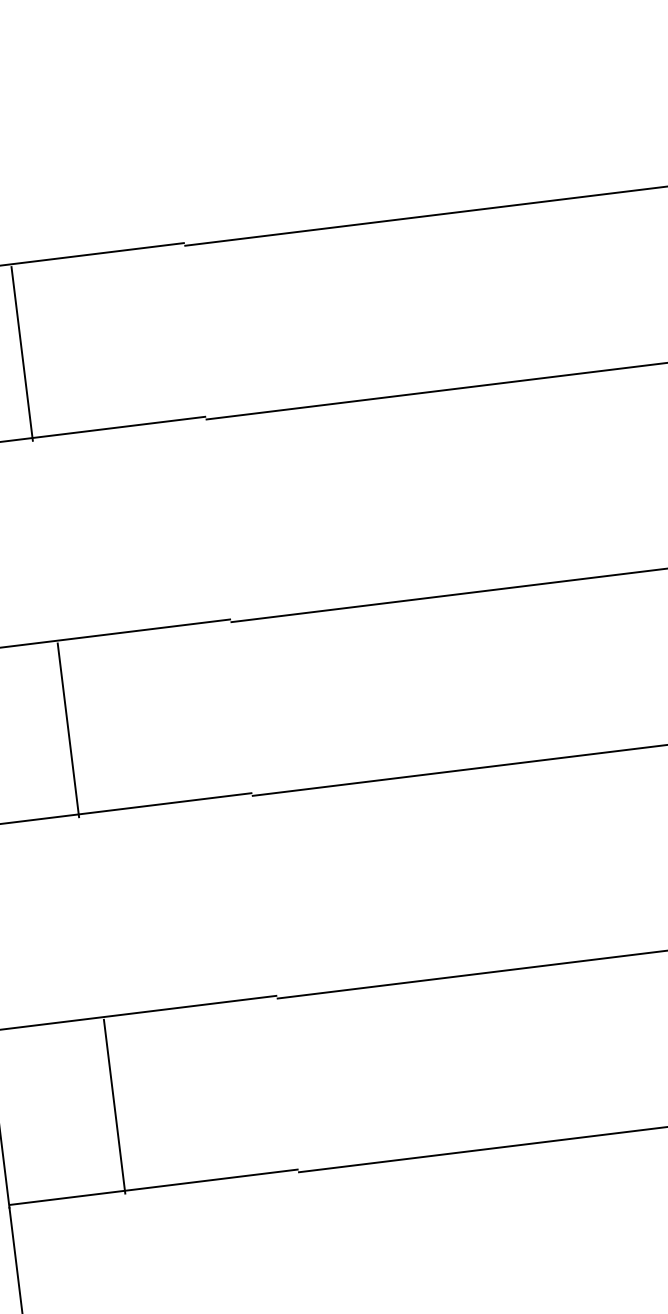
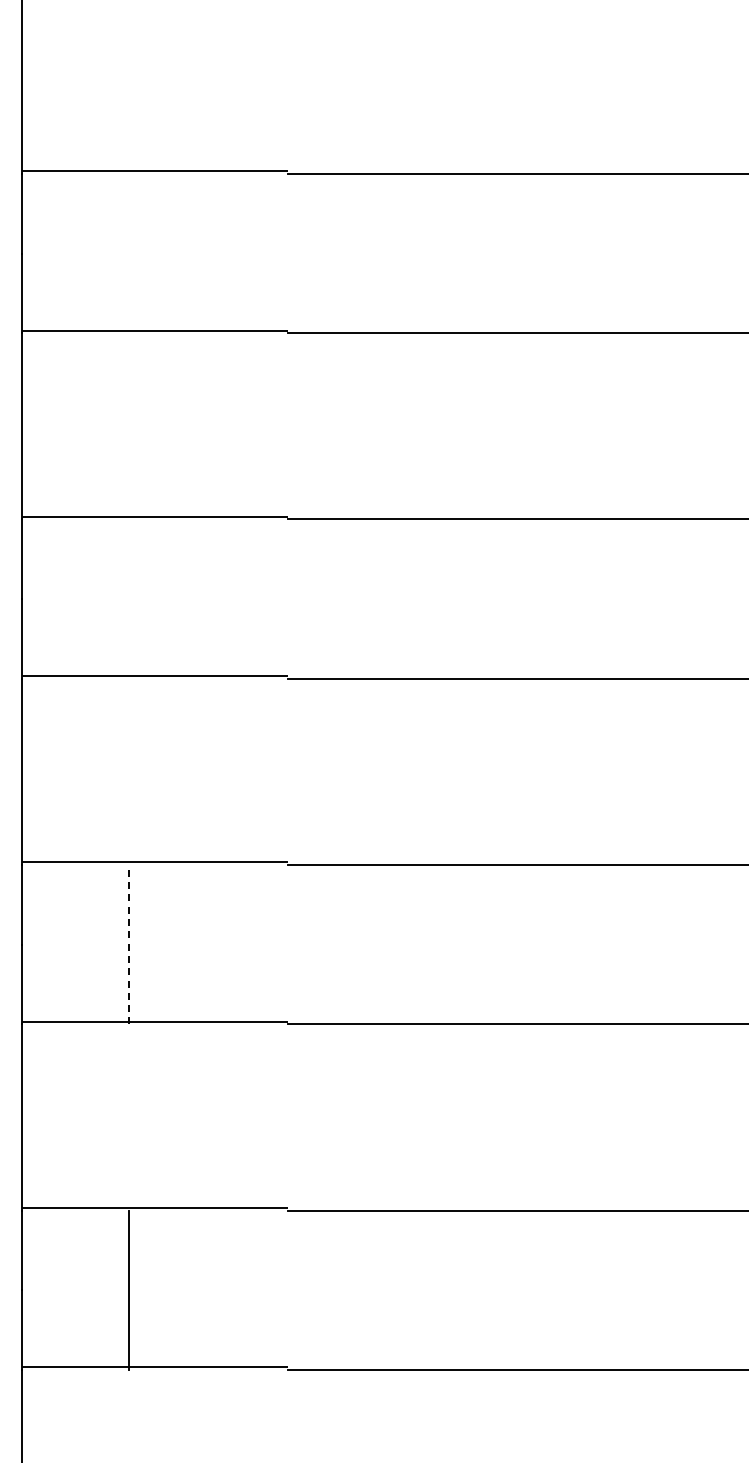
line: (21, 353) -> (128, 253), removed
line: (68, 729) -> (128, 598), removed
line: (114, 1106) -> (128, 944), solid -> dashed

